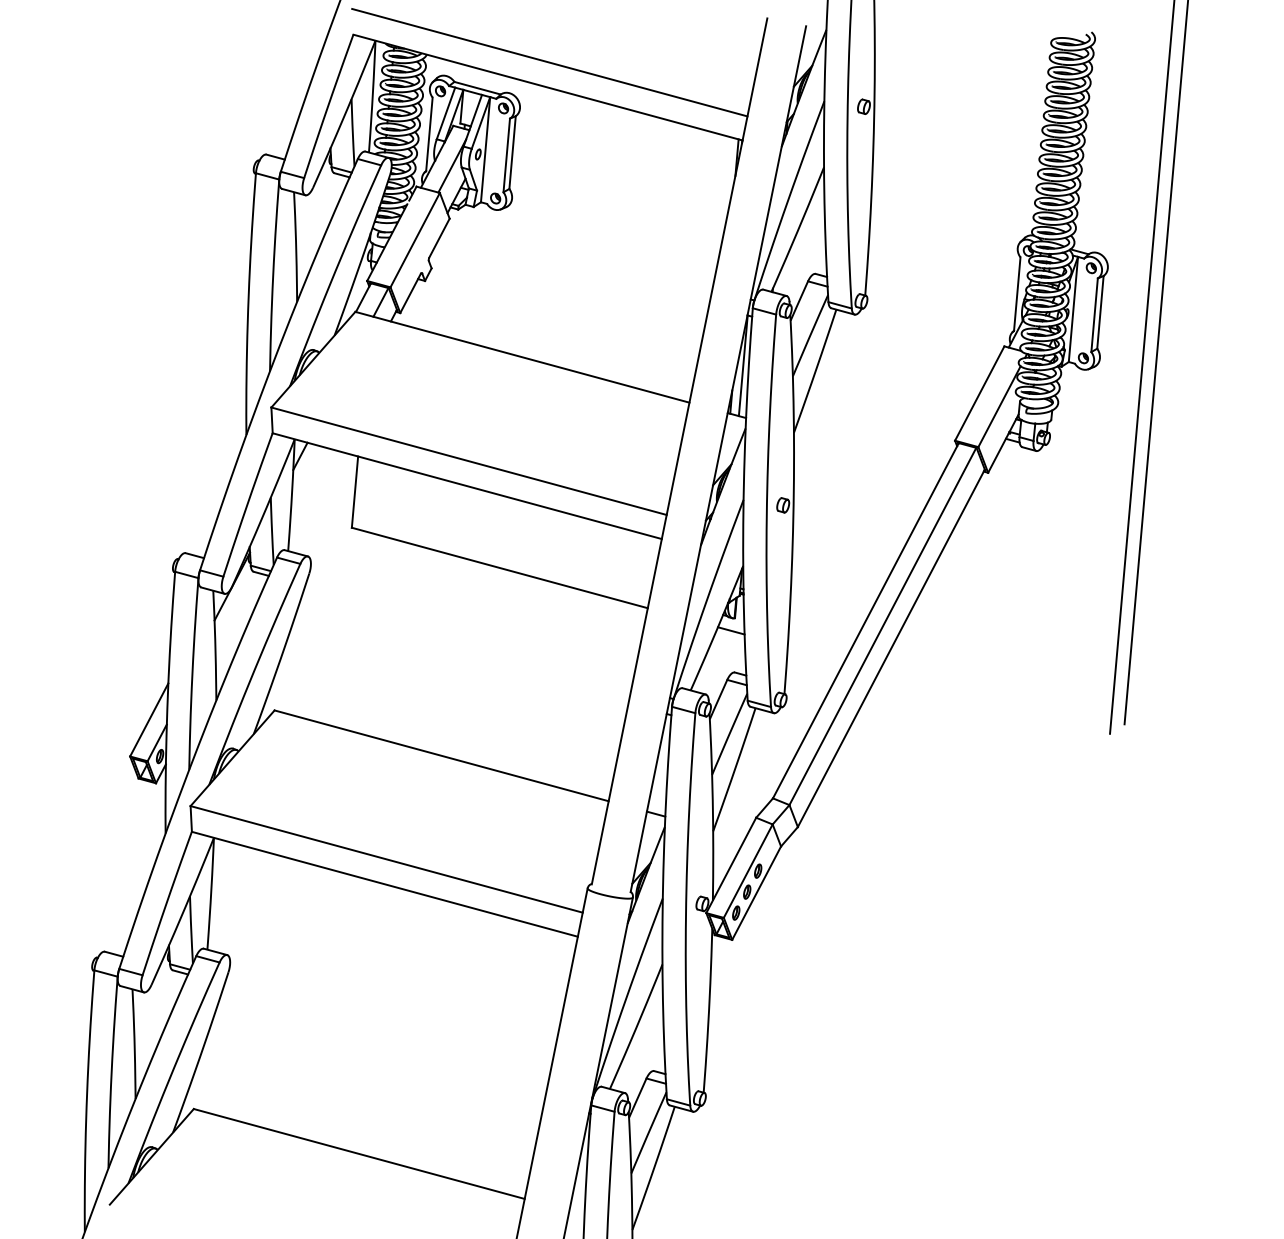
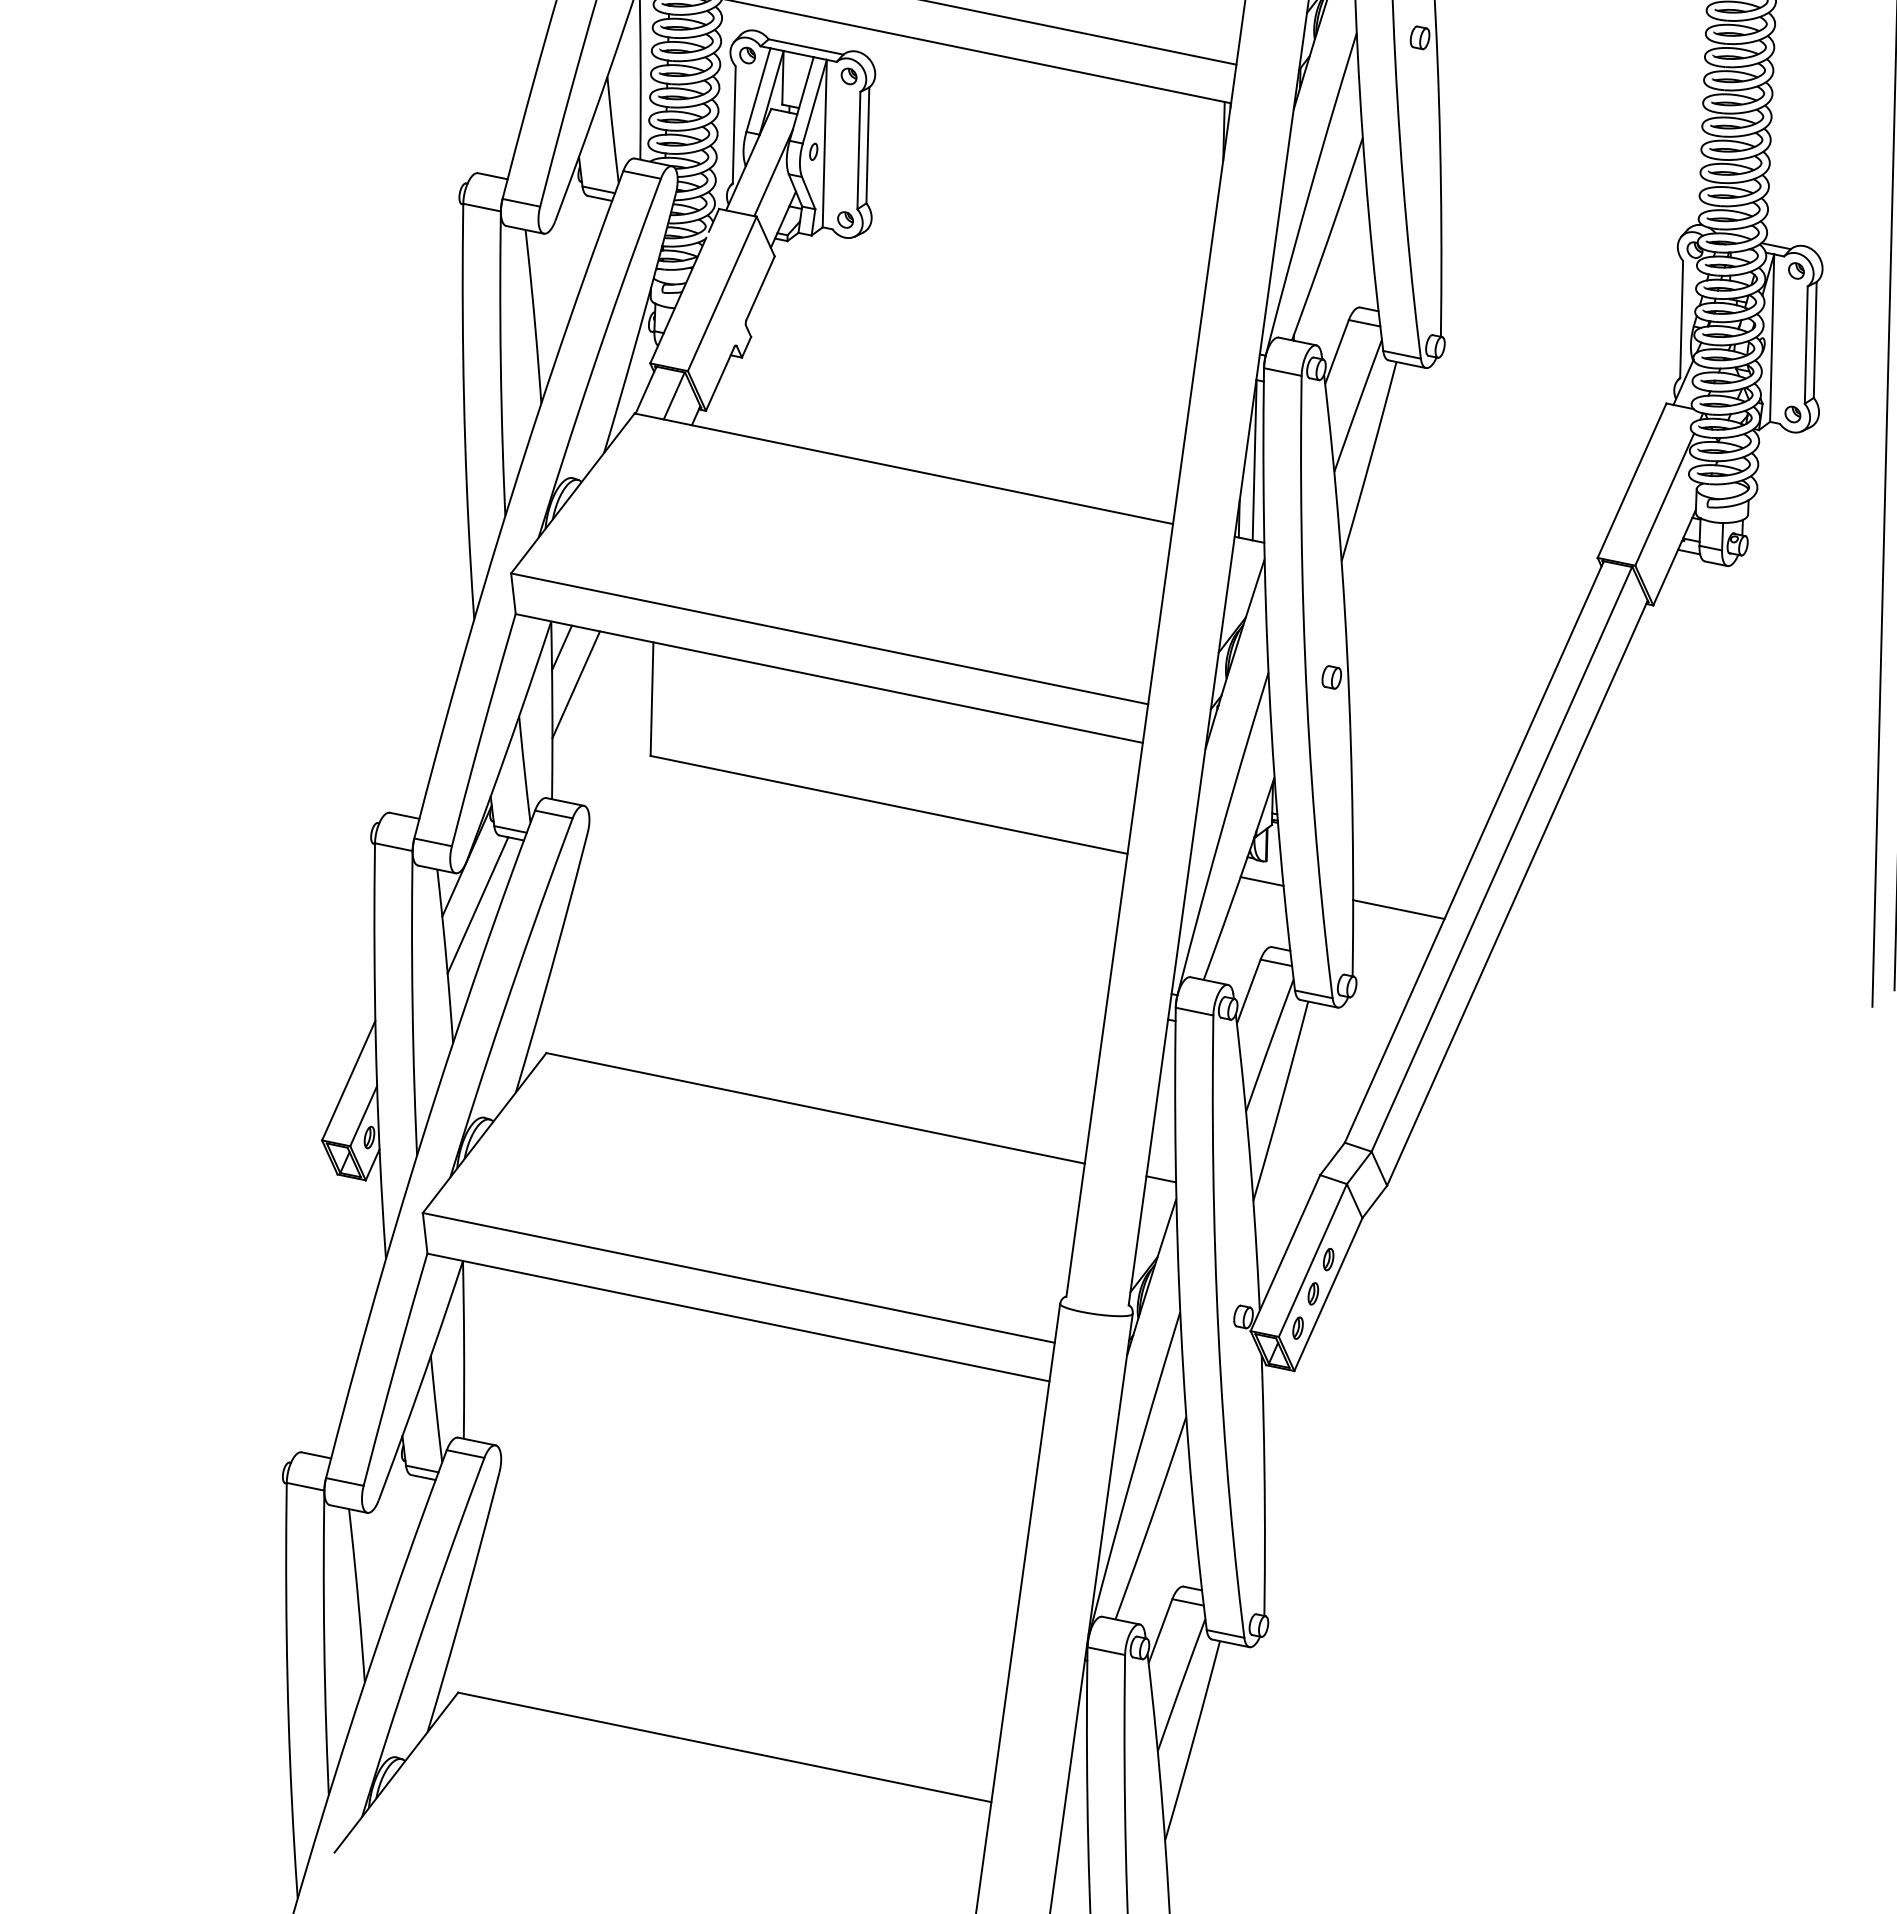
line: (307, 479) -> (575, 683), added
line: (237, 614) -> (478, 904), added
line: (815, 653) -> (1397, 908), added

